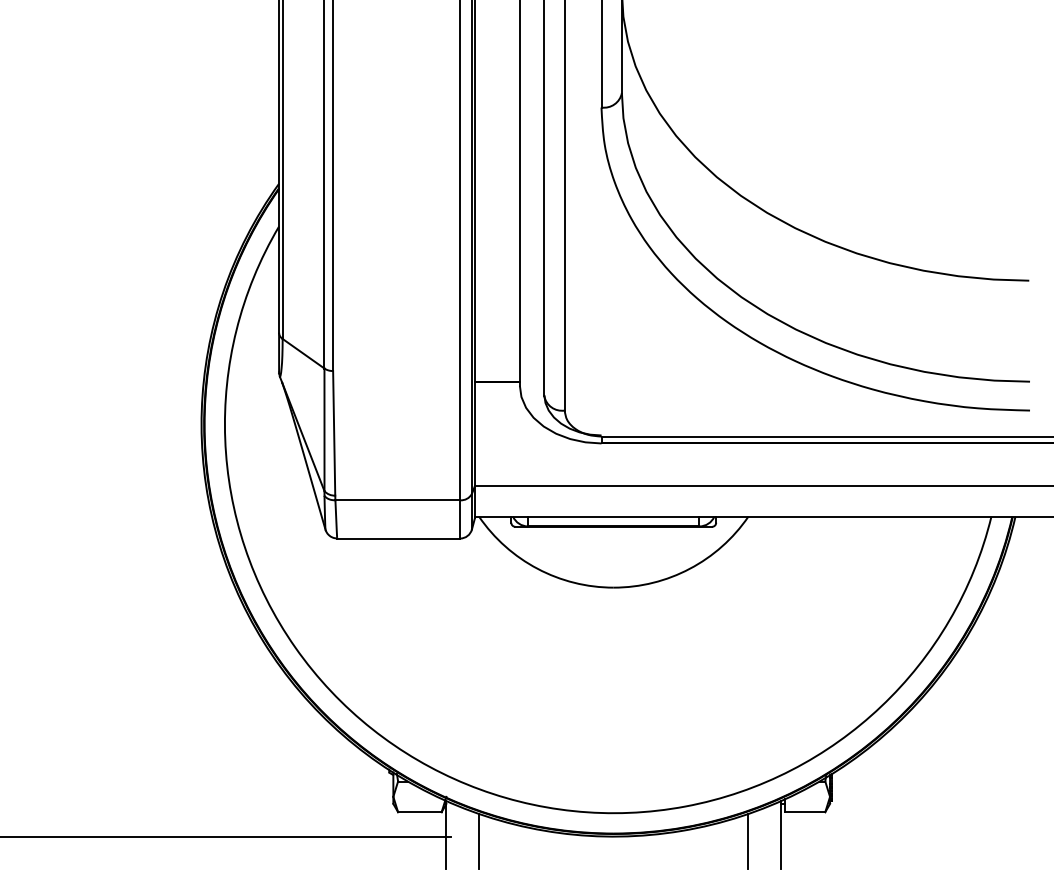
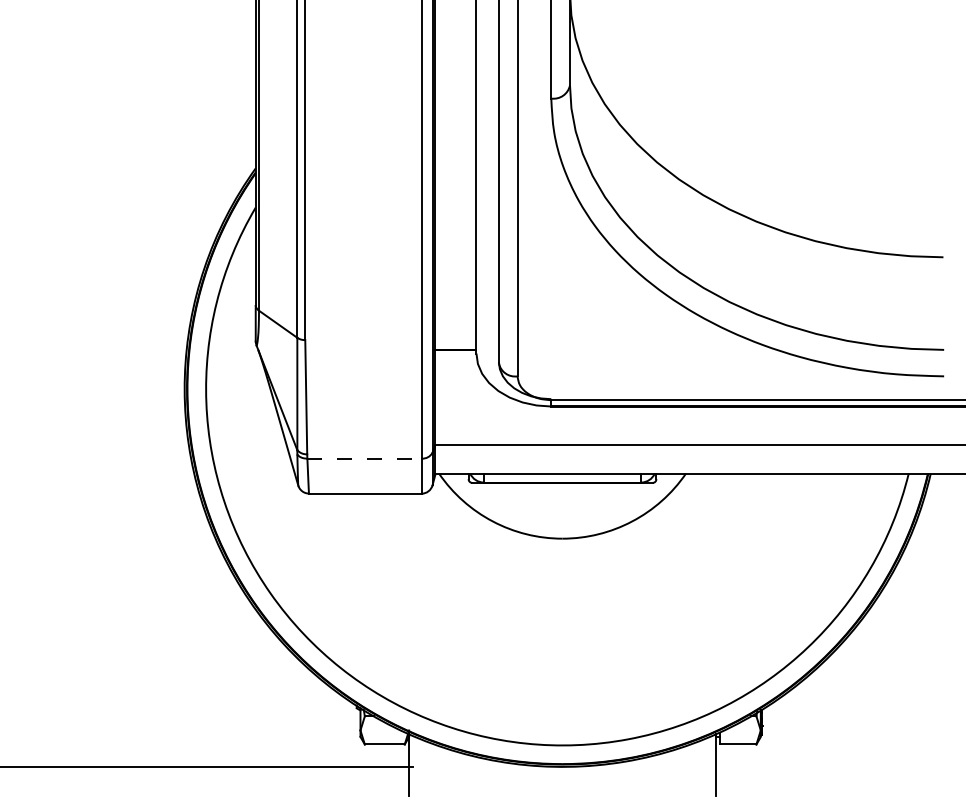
line: (398, 500) -> (365, 458), solid -> dashed
line: (479, 840) -> (439, 770), removed
line: (748, 840) -> (686, 770), removed

